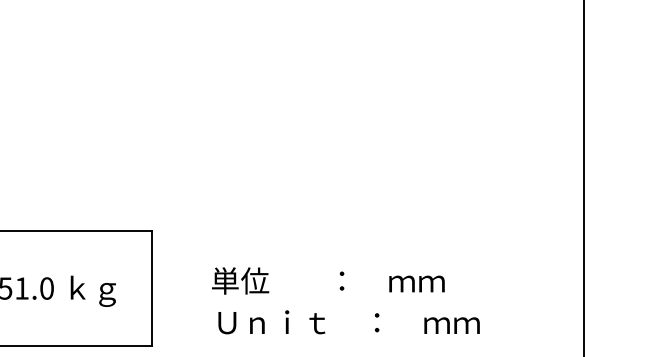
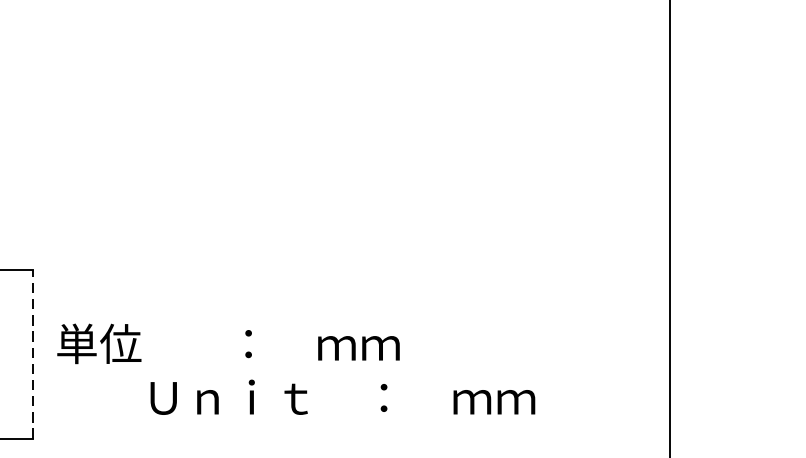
text: (328, 280) -> (228, 343), moved
line: (151, 287) -> (33, 353), solid -> dashed
text: (348, 322) -> (341, 397), moved

